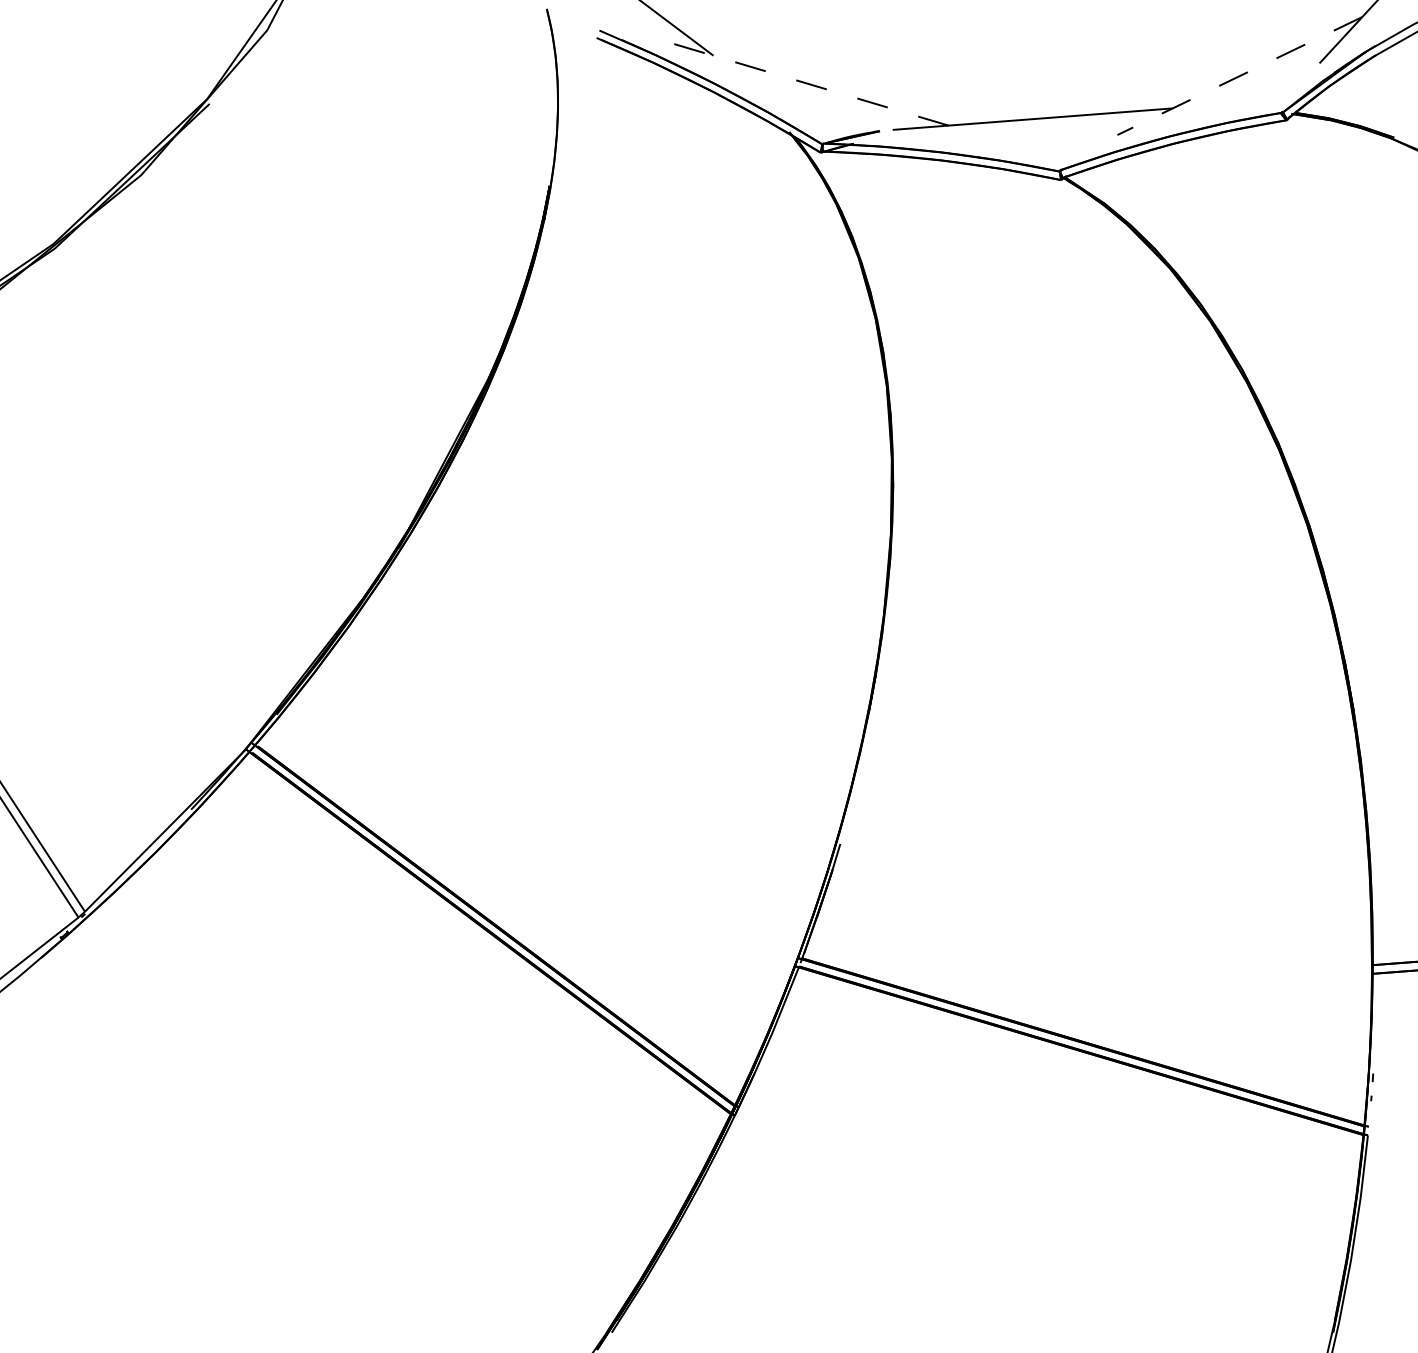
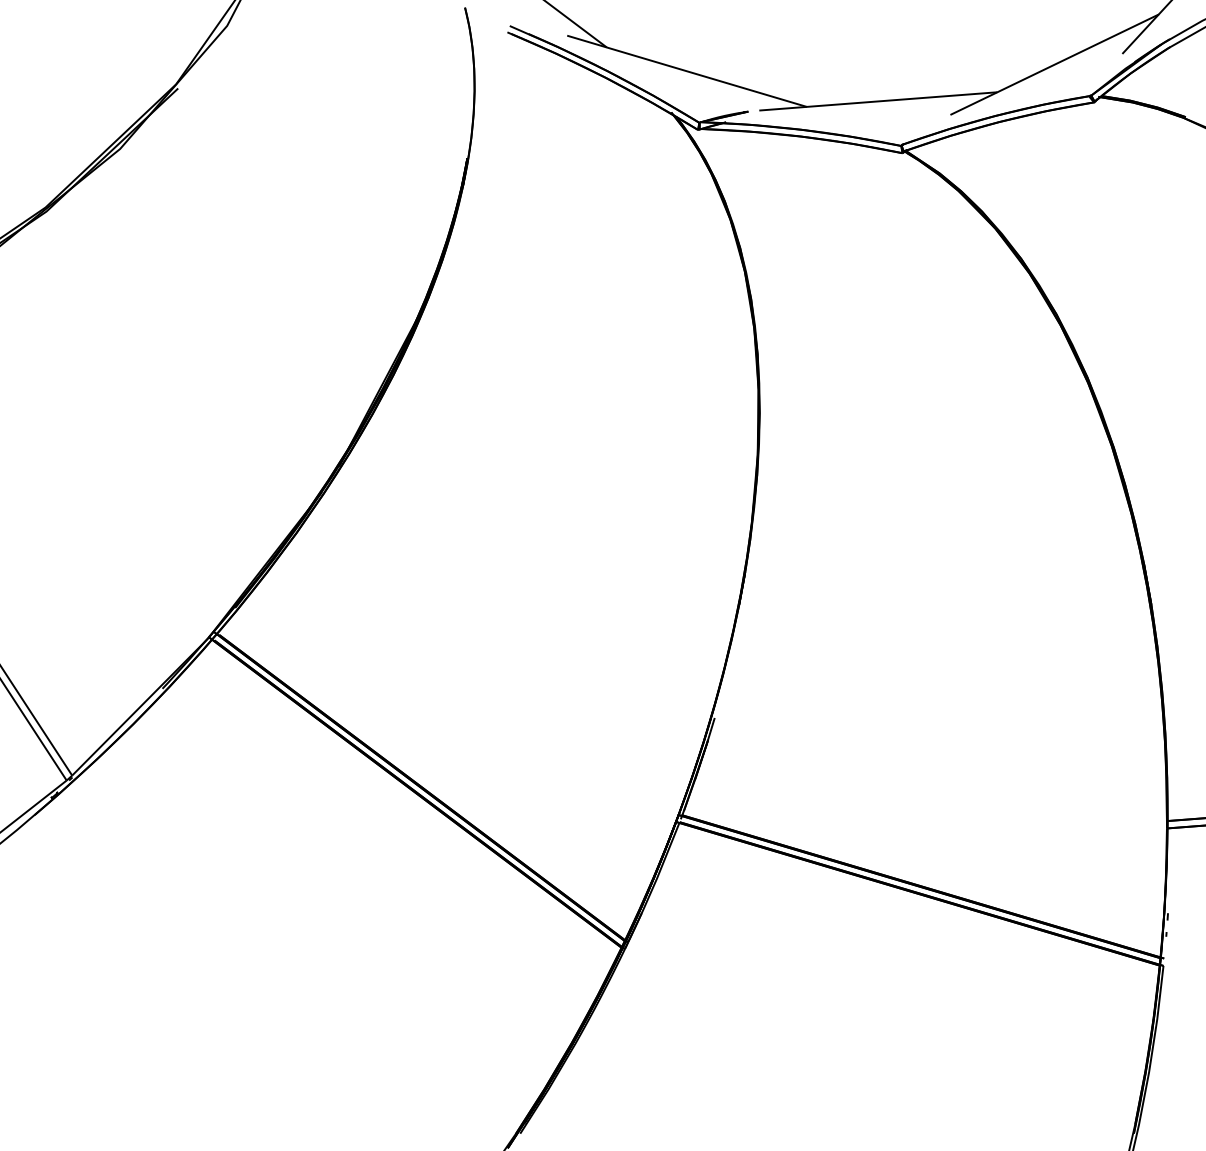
line: (1239, 75) -> (1054, 64), dashed -> solid
line: (807, 83) -> (686, 71), dashed -> solid

